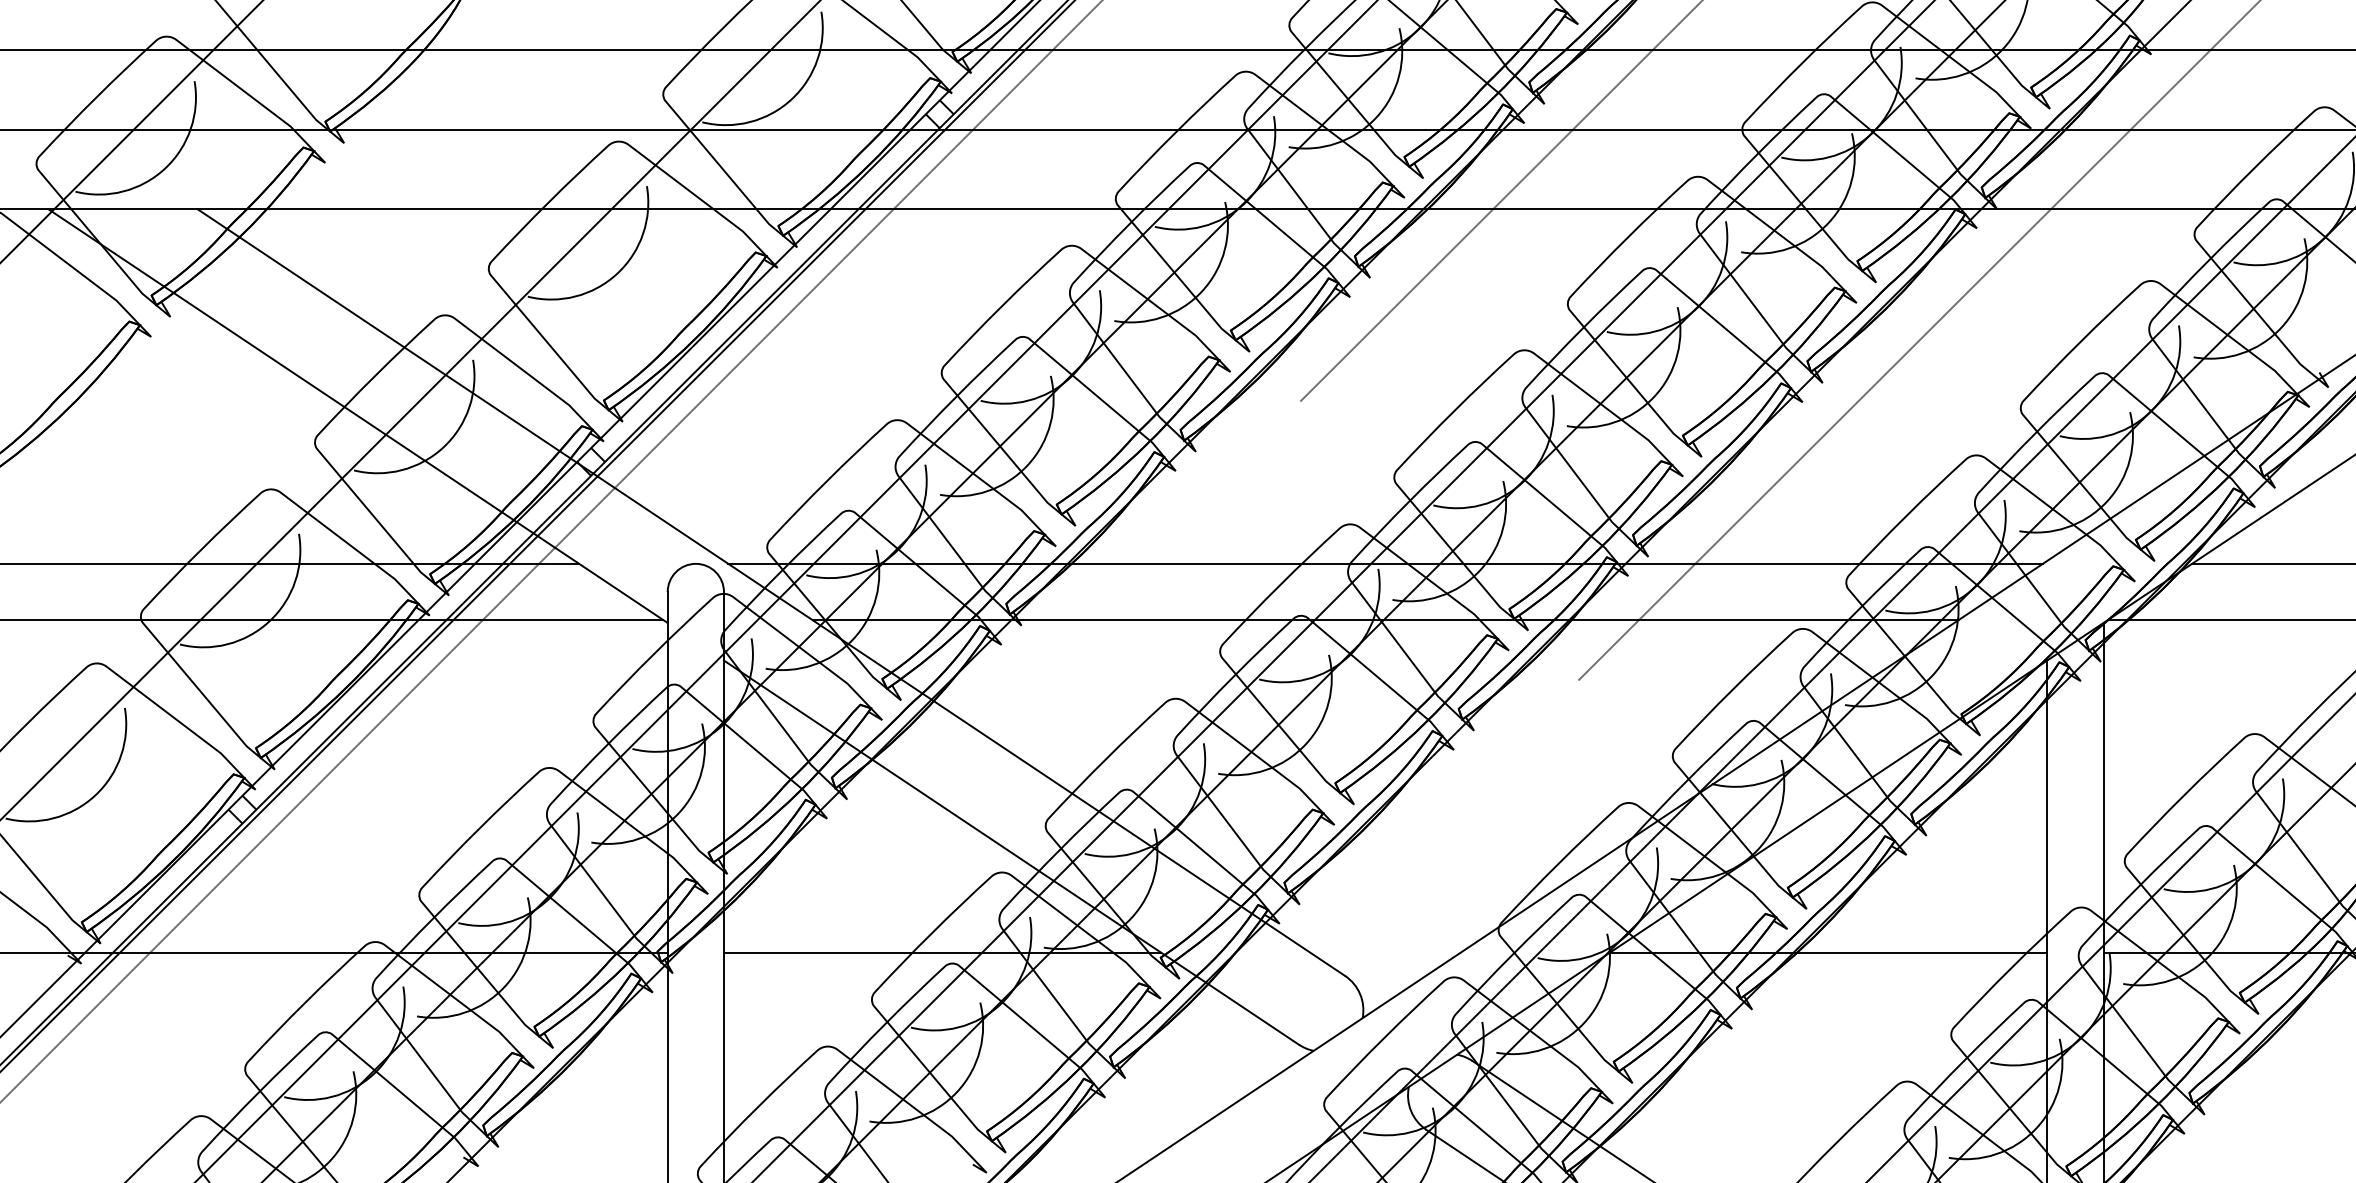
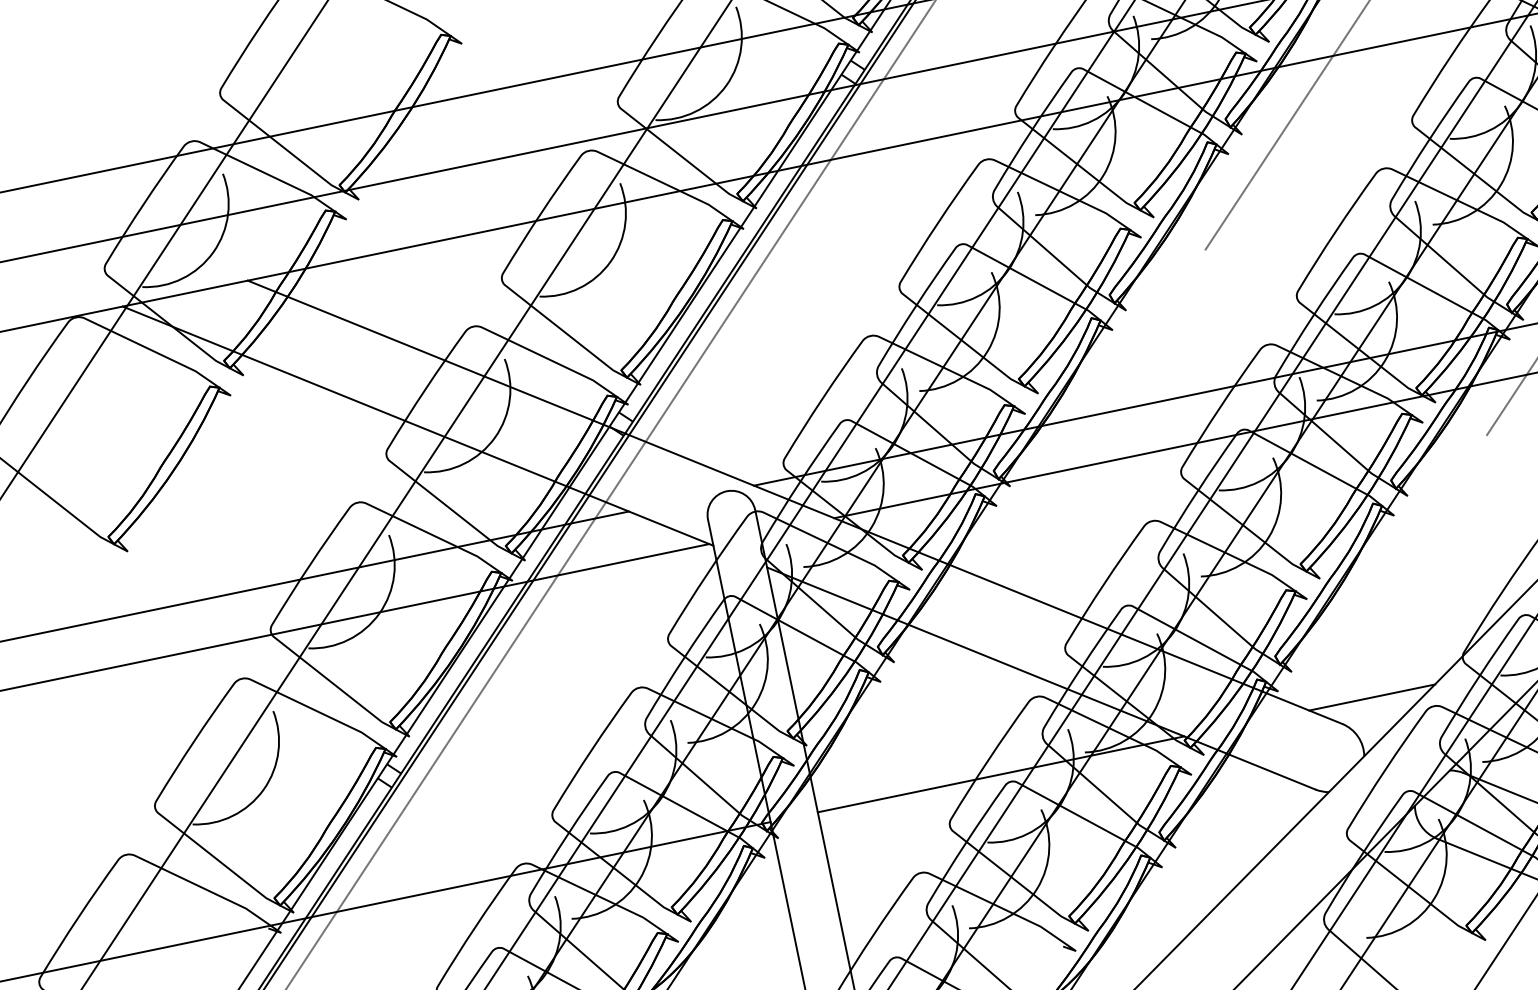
line: (1385, 952) -> (1372, 697), added

